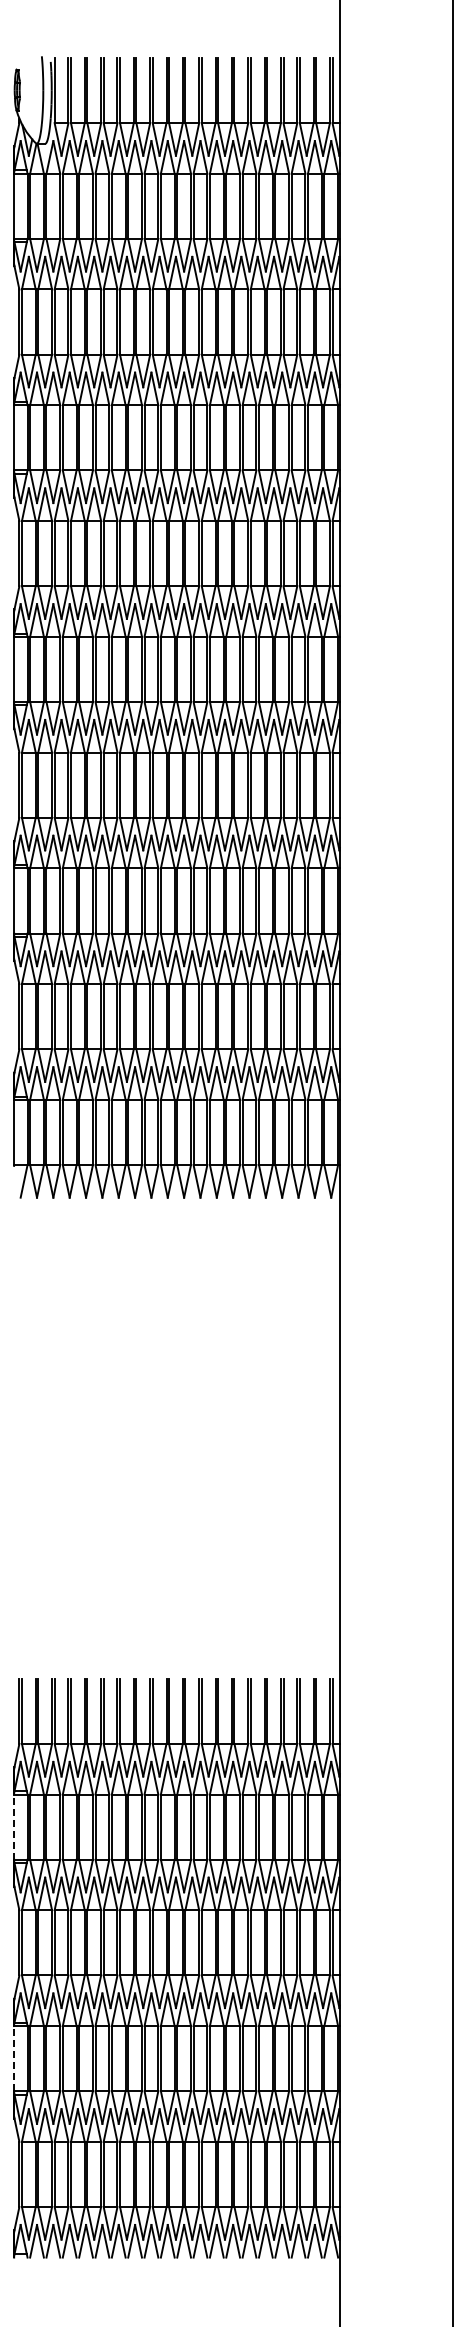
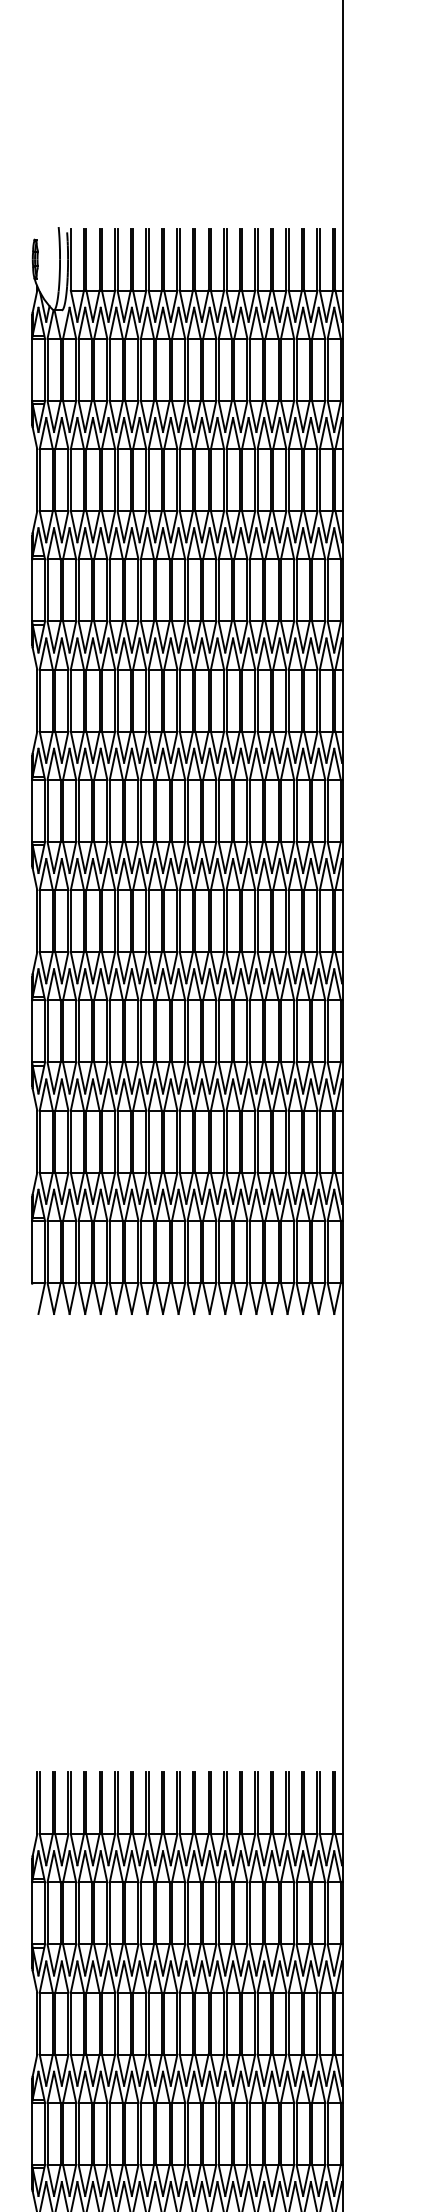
line: (14, 1827) -> (32, 1913), dashed -> solid
line: (14, 2058) -> (32, 2133), dashed -> solid

